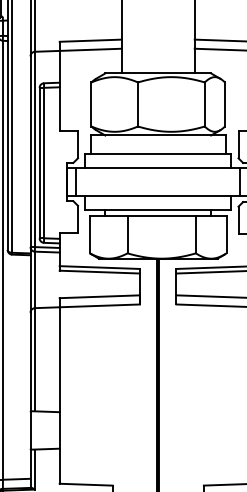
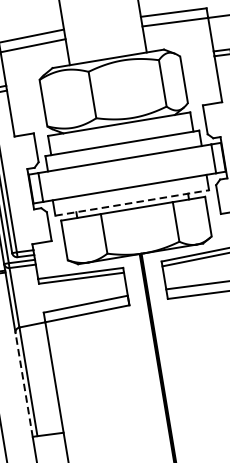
line: (158, 210) -> (132, 203), solid -> dashed
line: (30, 362) -> (24, 385), solid -> dashed

